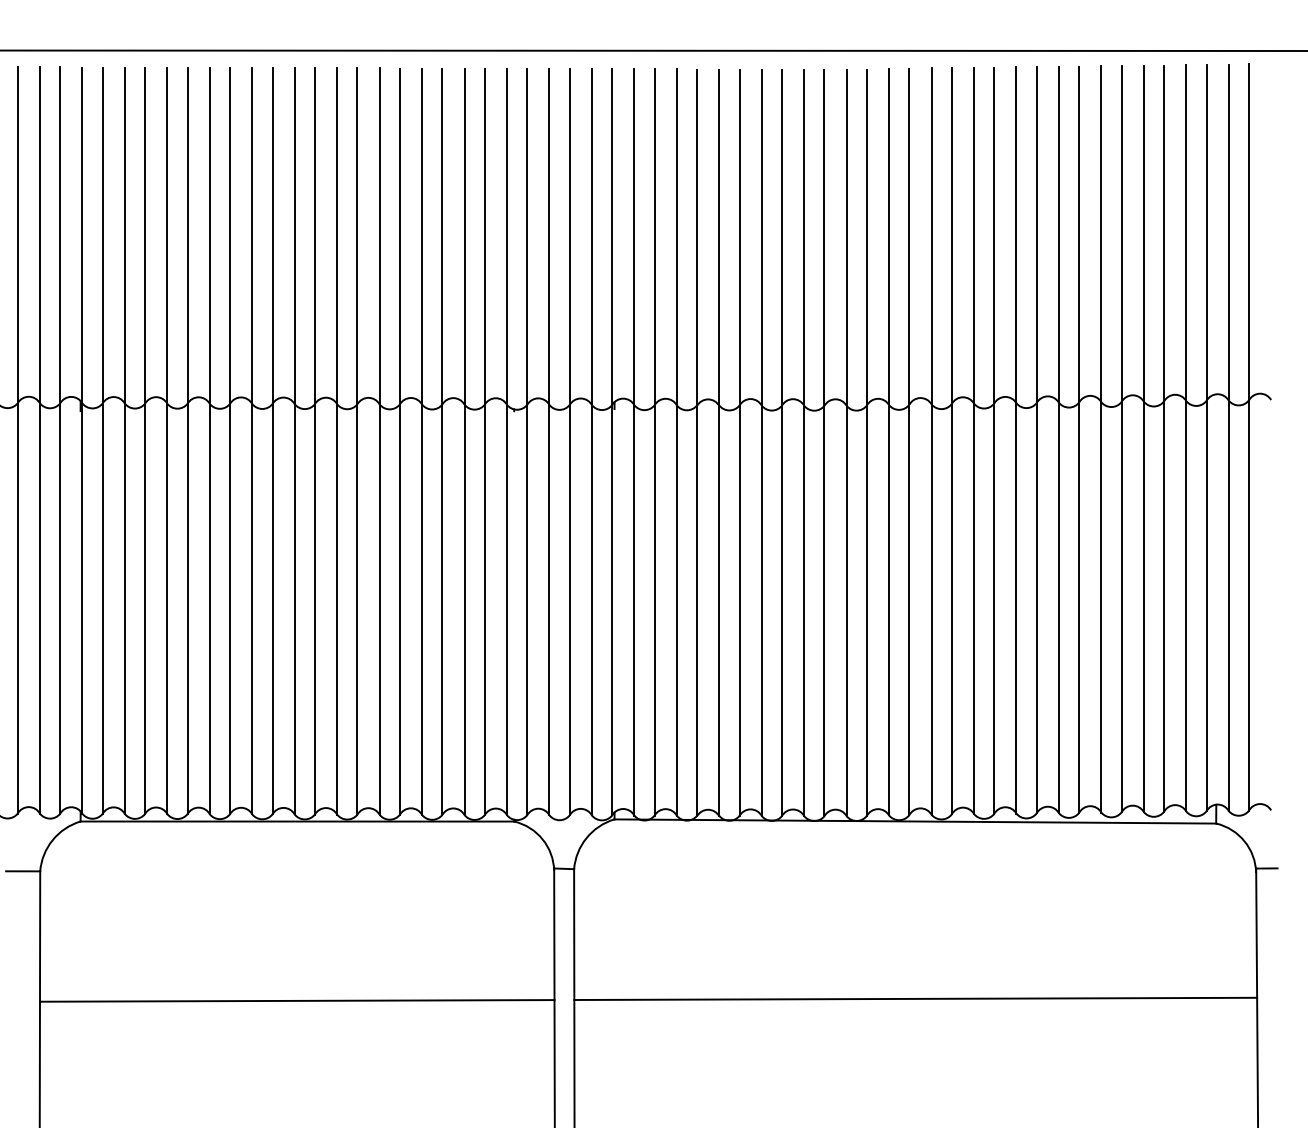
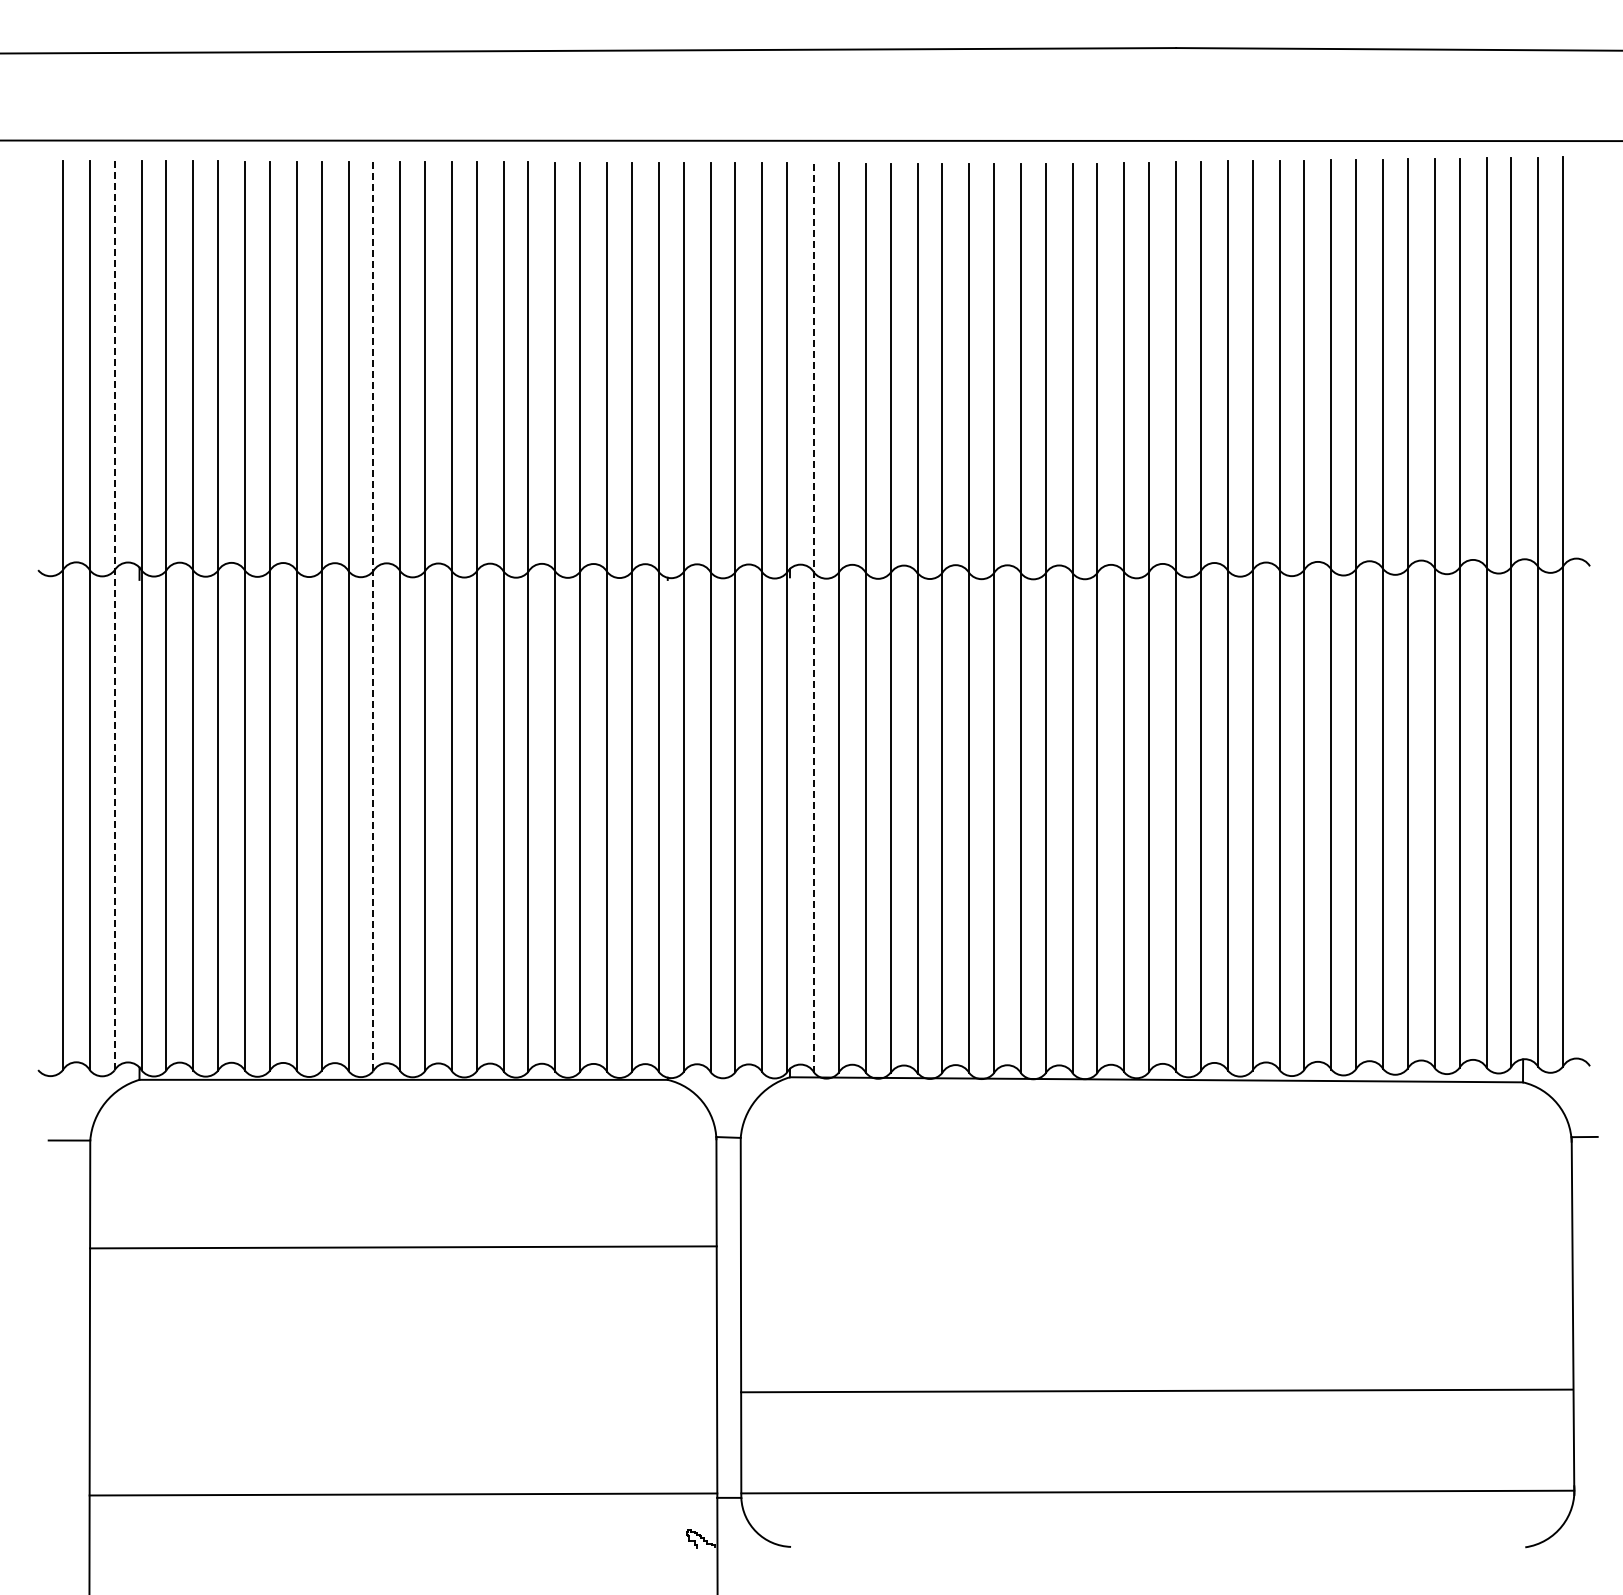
line: (60, 440) -> (114, 615), solid -> dashed
line: (272, 441) -> (373, 616), solid -> dashed
line: (634, 442) -> (814, 617), solid -> dashed
line: (915, 998) -> (1156, 1390), moved
line: (296, 1000) -> (402, 1247), moved

